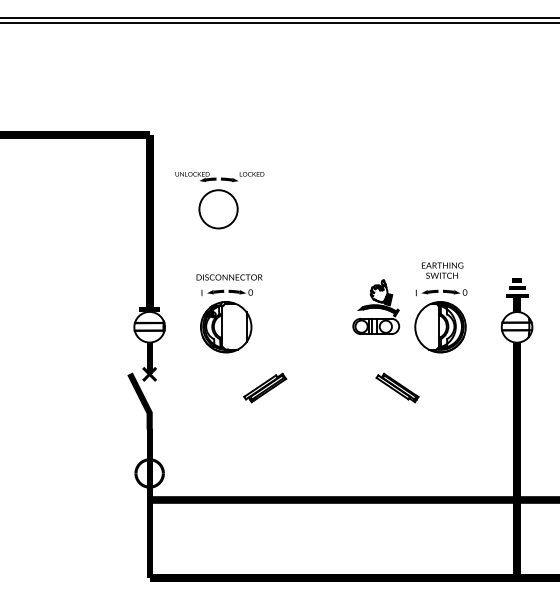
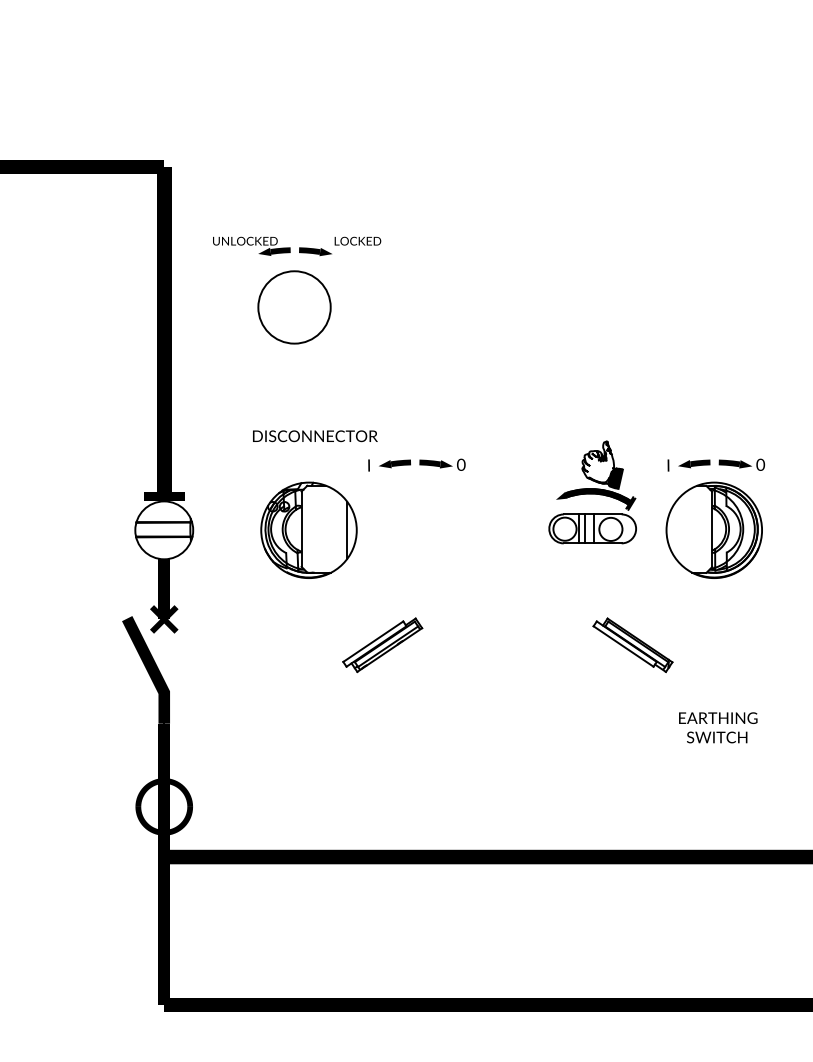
text: (442, 270) -> (718, 727), moved
text: (226, 292) -> (415, 464), moved

